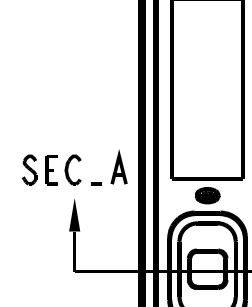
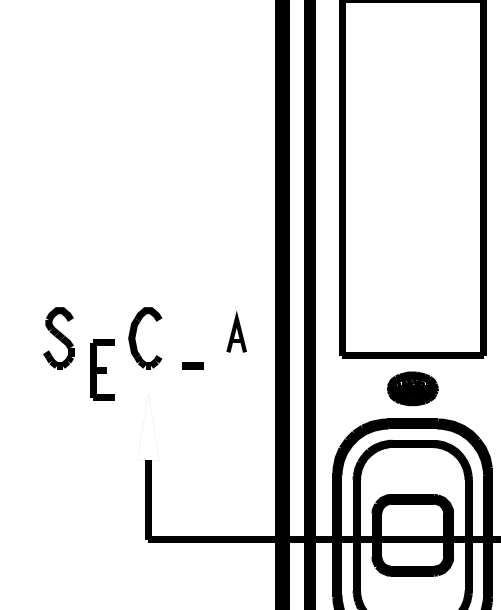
part: (118, 166) -> (235, 330), size x0.6
part: (51, 170) -> (102, 370), moved
fill: (74, 214) -> (148, 426), removed

